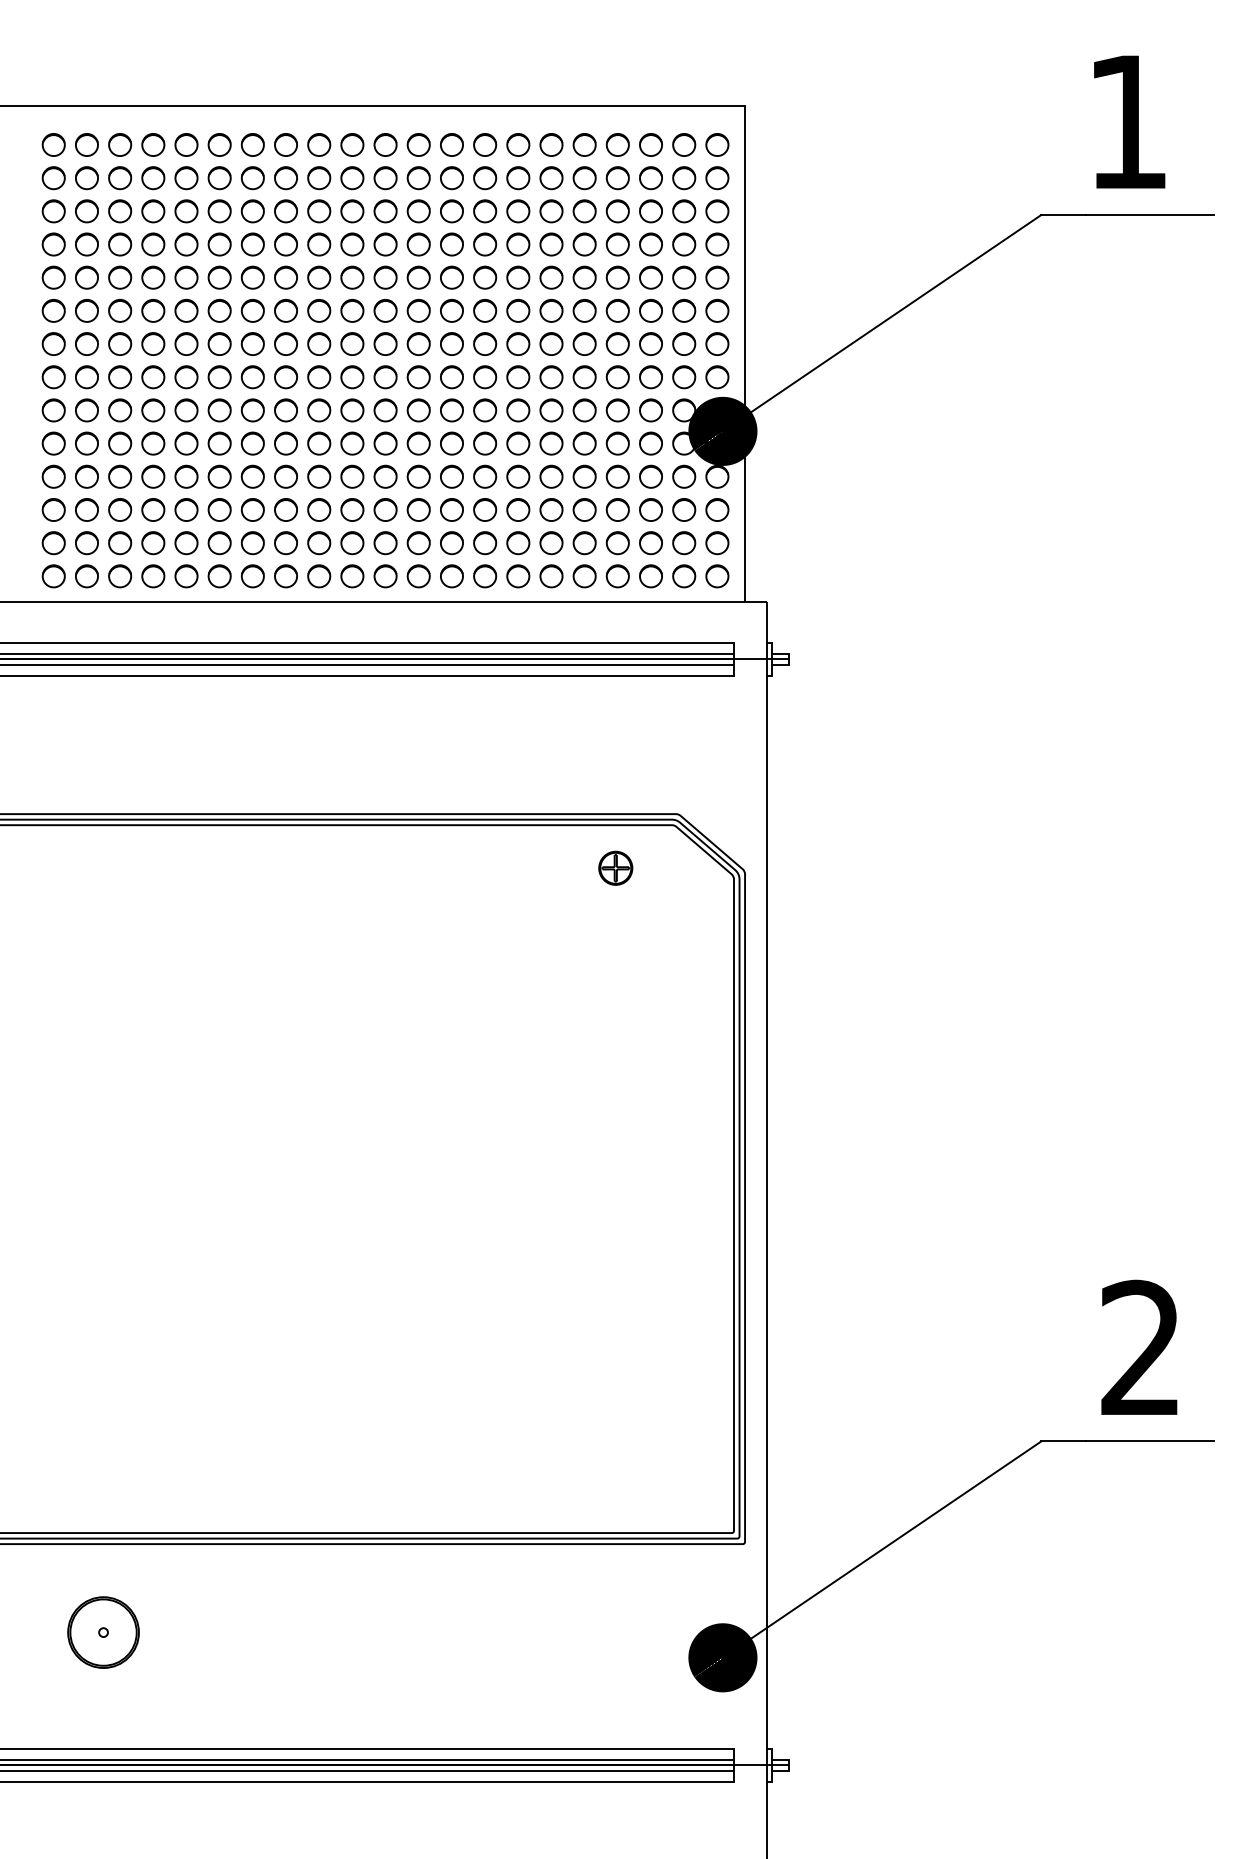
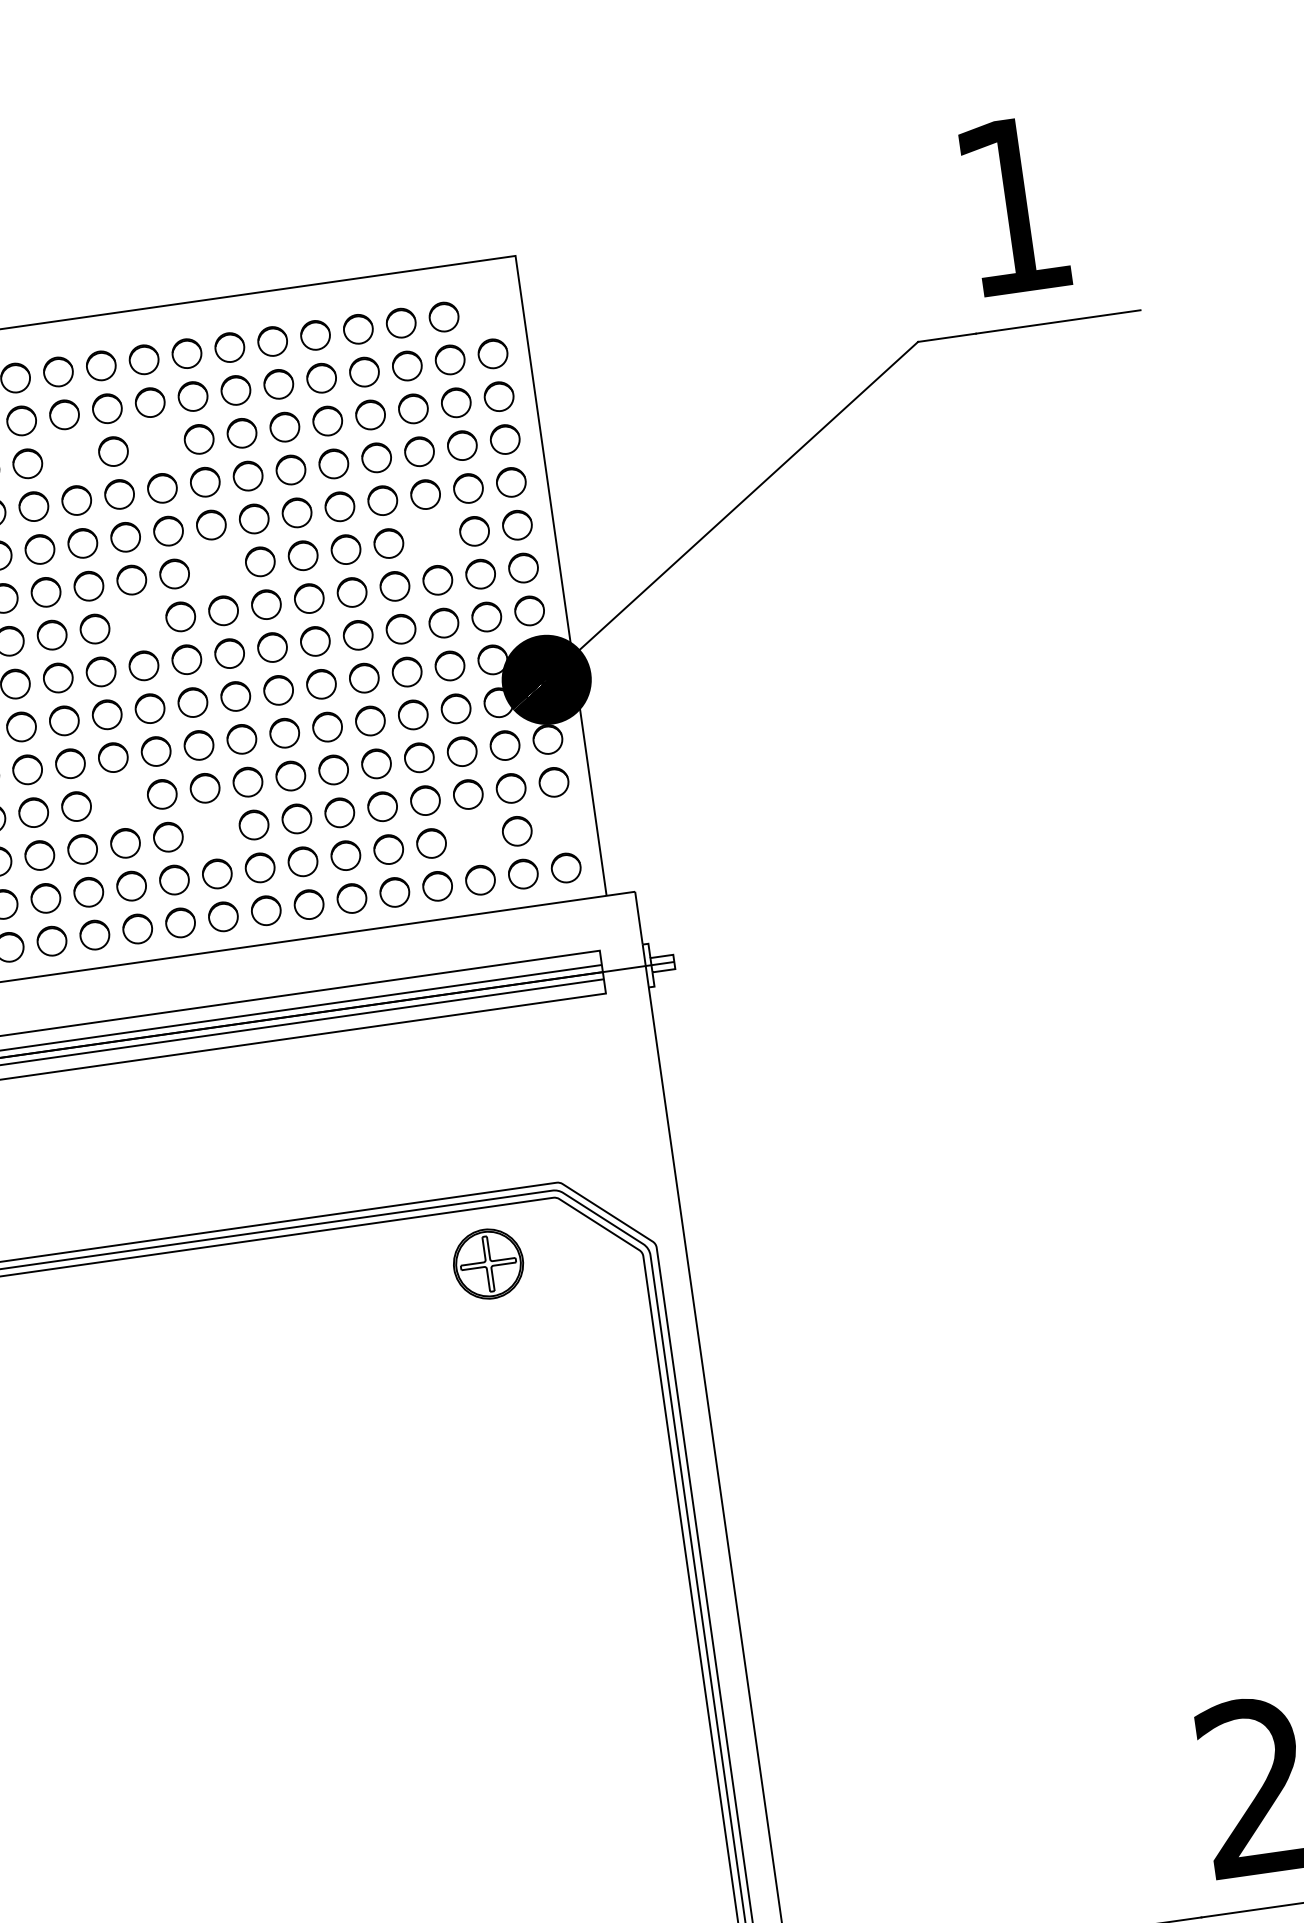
circle: (717, 144) -> (486, 310), removed
circle: (385, 211) -> (70, 457), removed
circle: (451, 211) -> (155, 445), removed
circle: (485, 310) -> (217, 567), removed
circle: (650, 310) -> (430, 537), removed
circle: (418, 343) -> (137, 622), removed
circle: (385, 476) -> (119, 800), removed
circle: (451, 509) -> (210, 830), removed
circle: (650, 543) -> (473, 837), removed
circle: (717, 543) -> (560, 825), removed
part: (615, 867) -> (488, 1262), size x1.6

